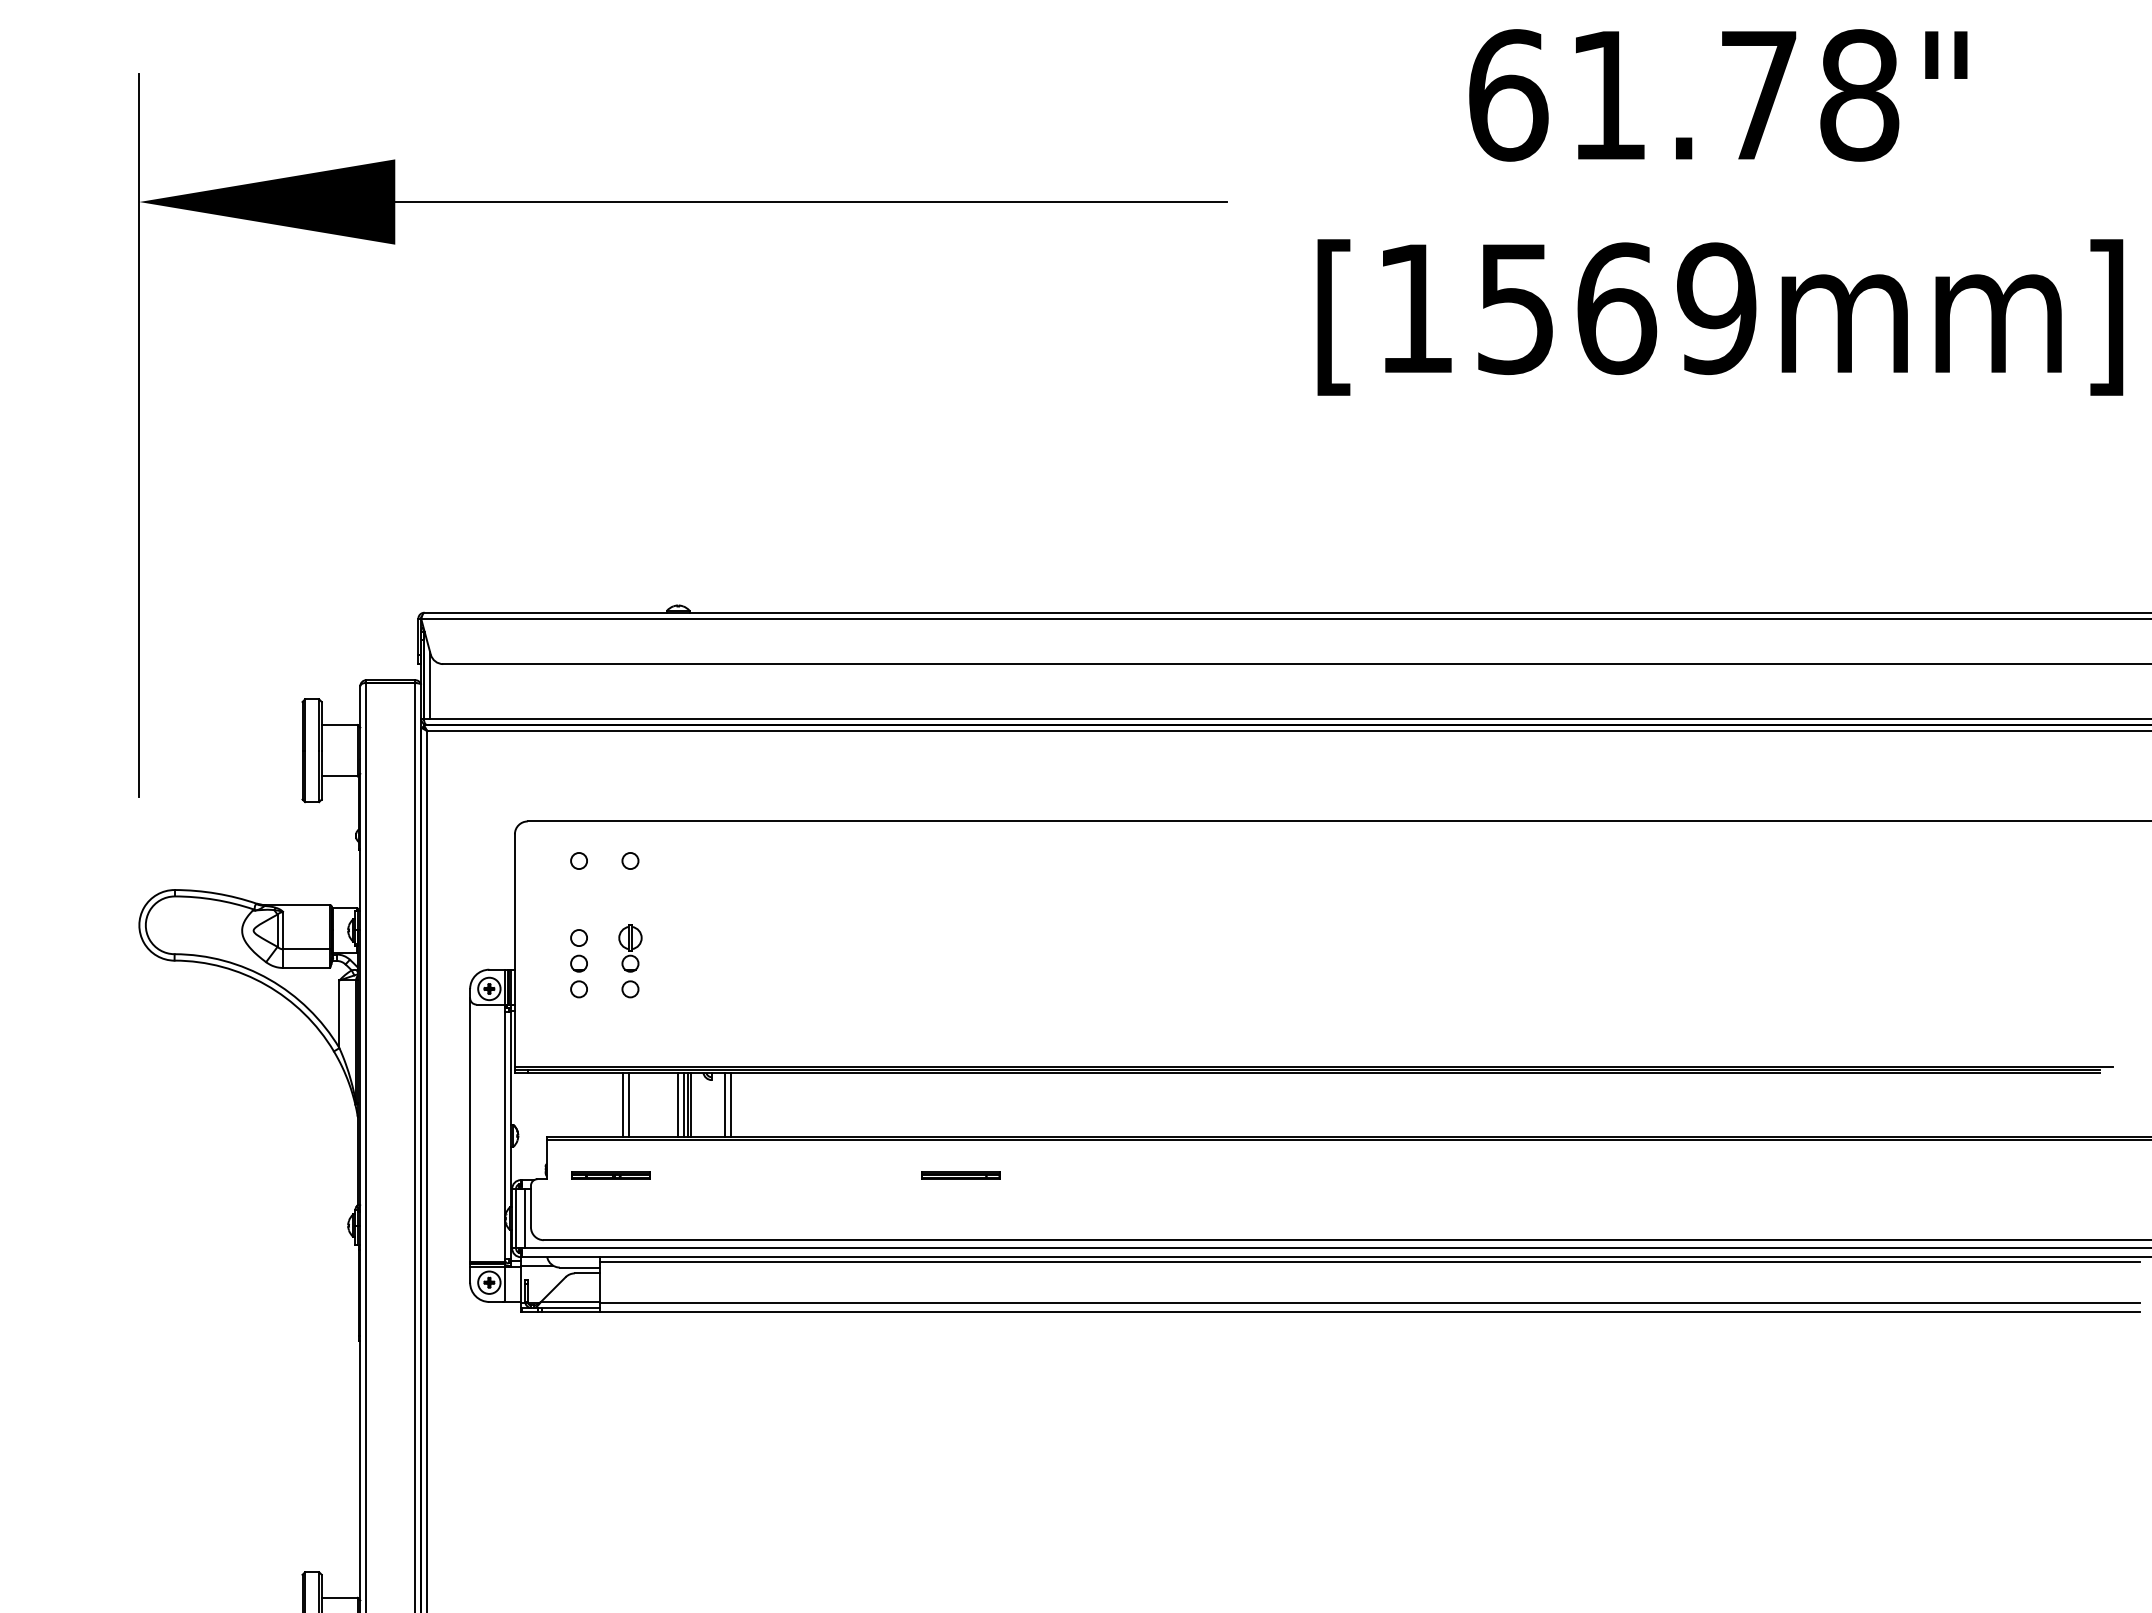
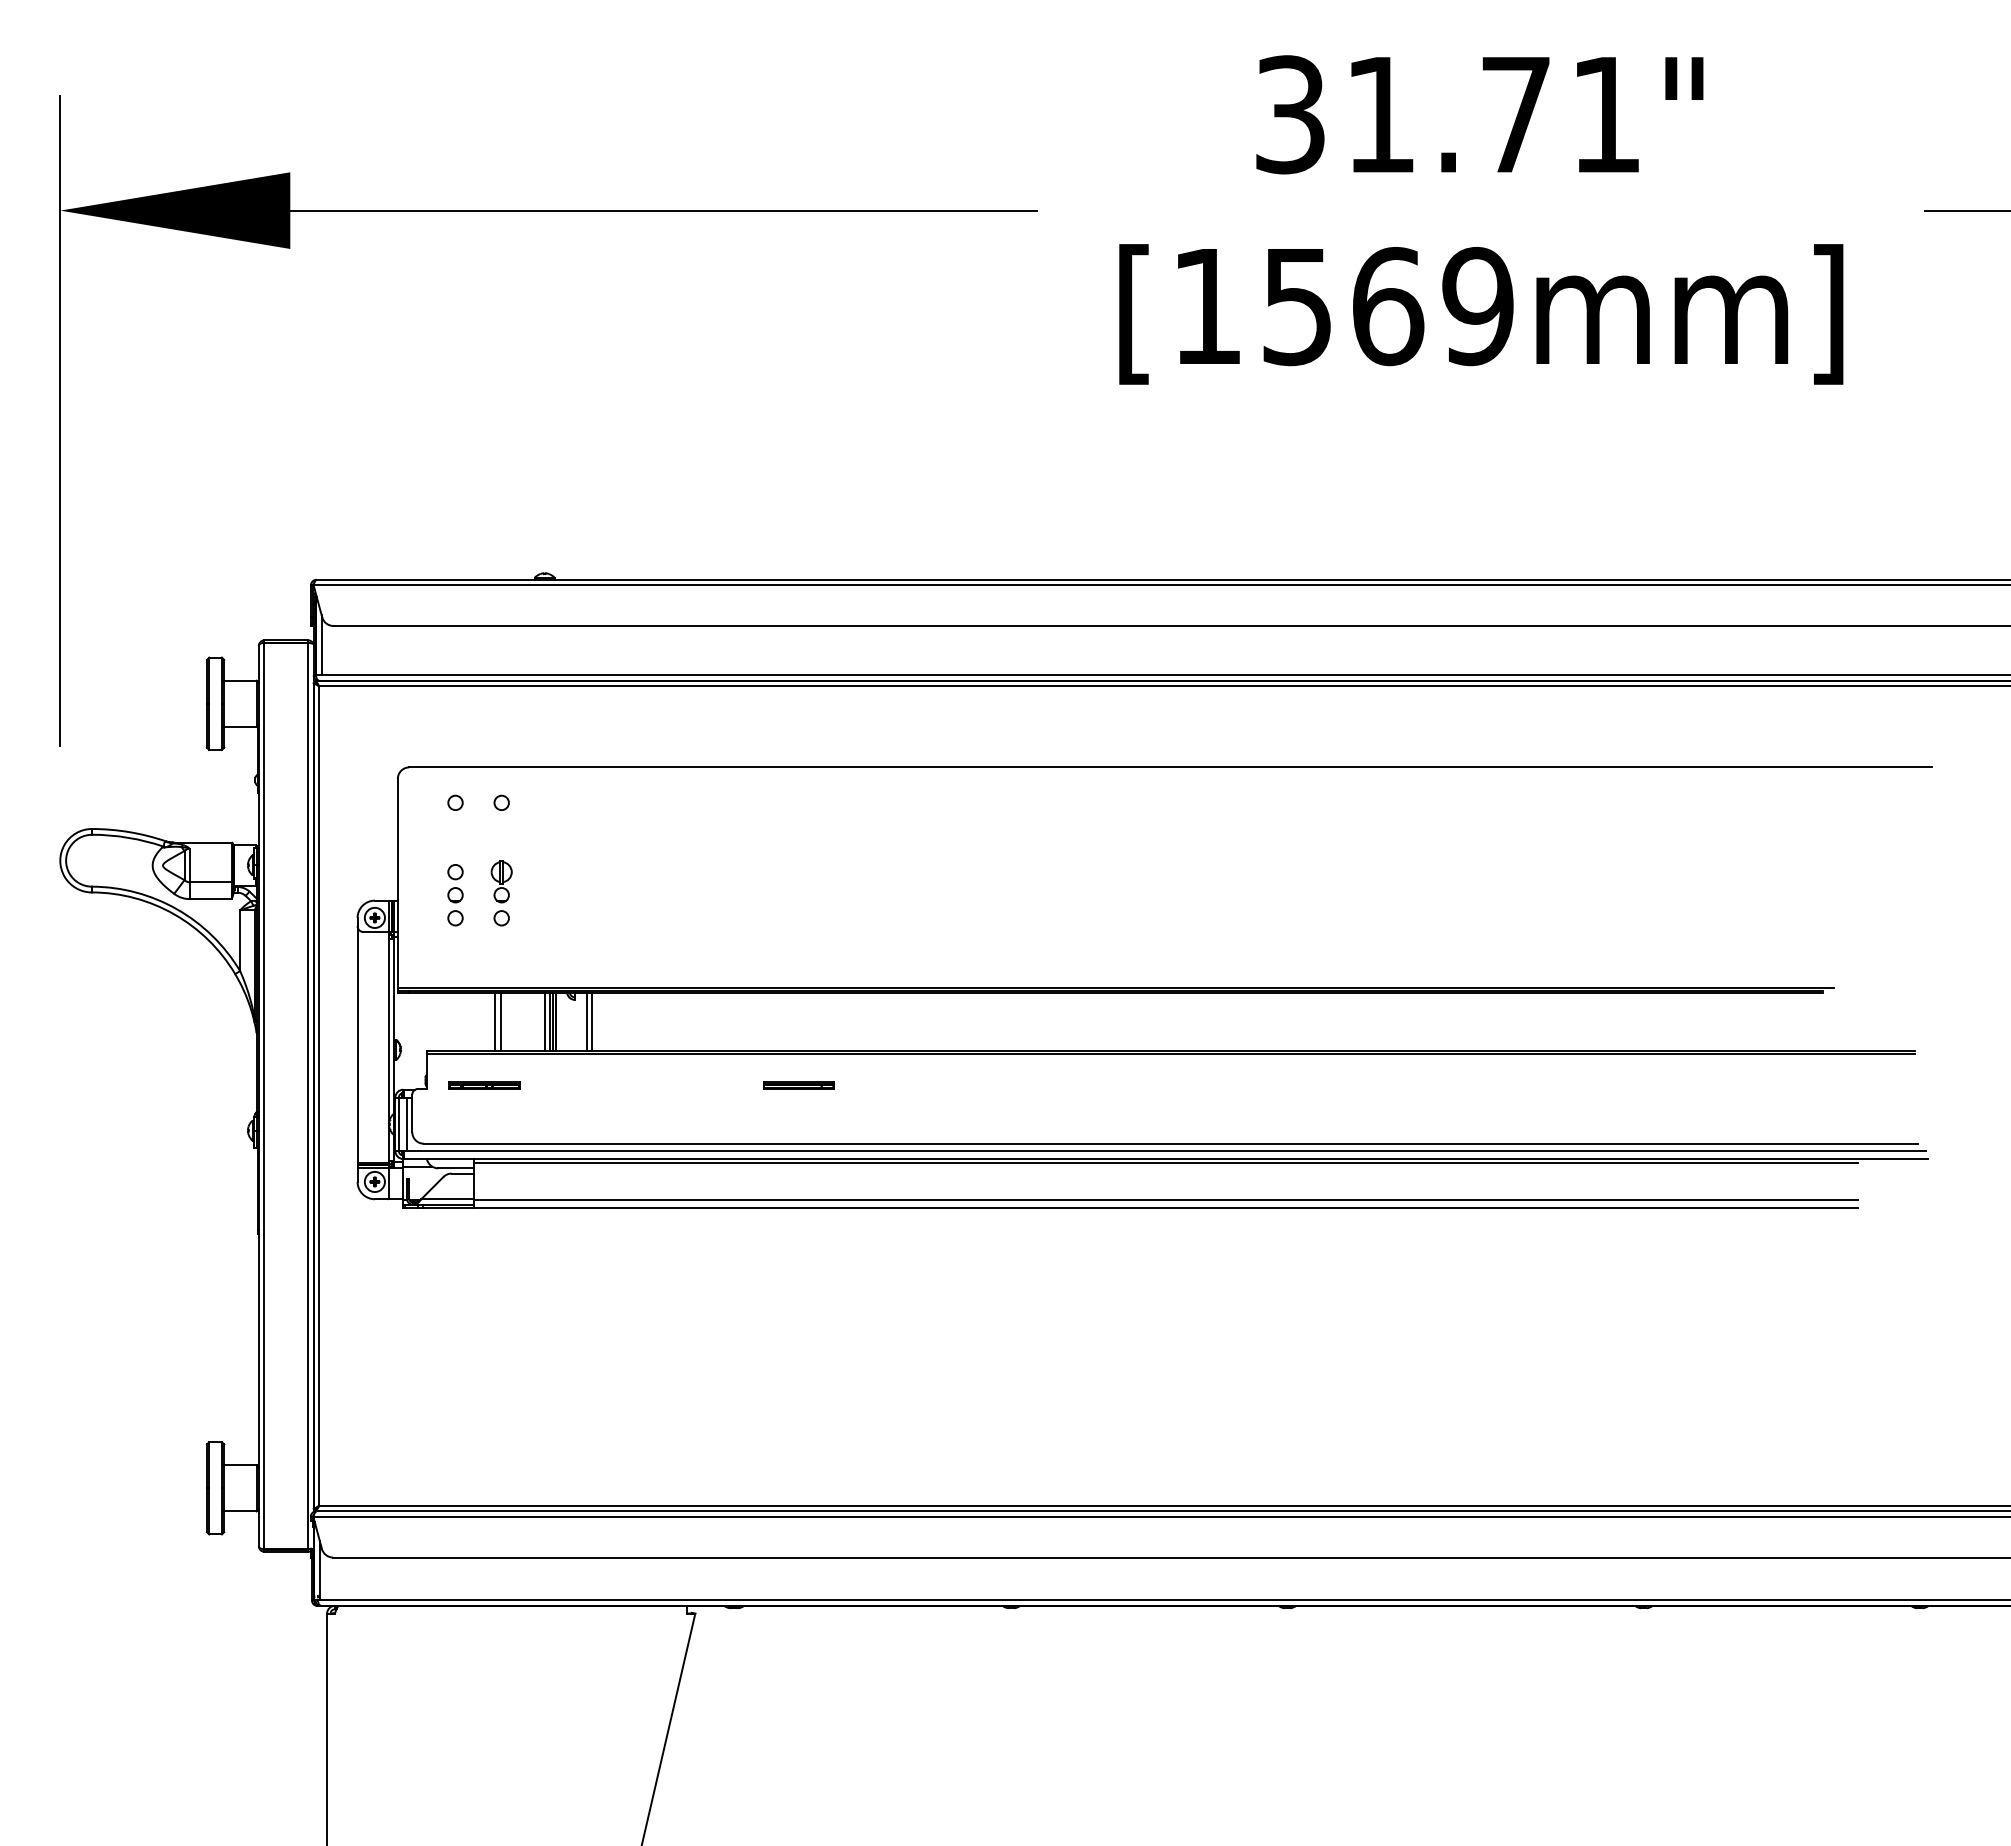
text: (1683, 95) -> (1448, 114), 61.78" -> 31.71"

